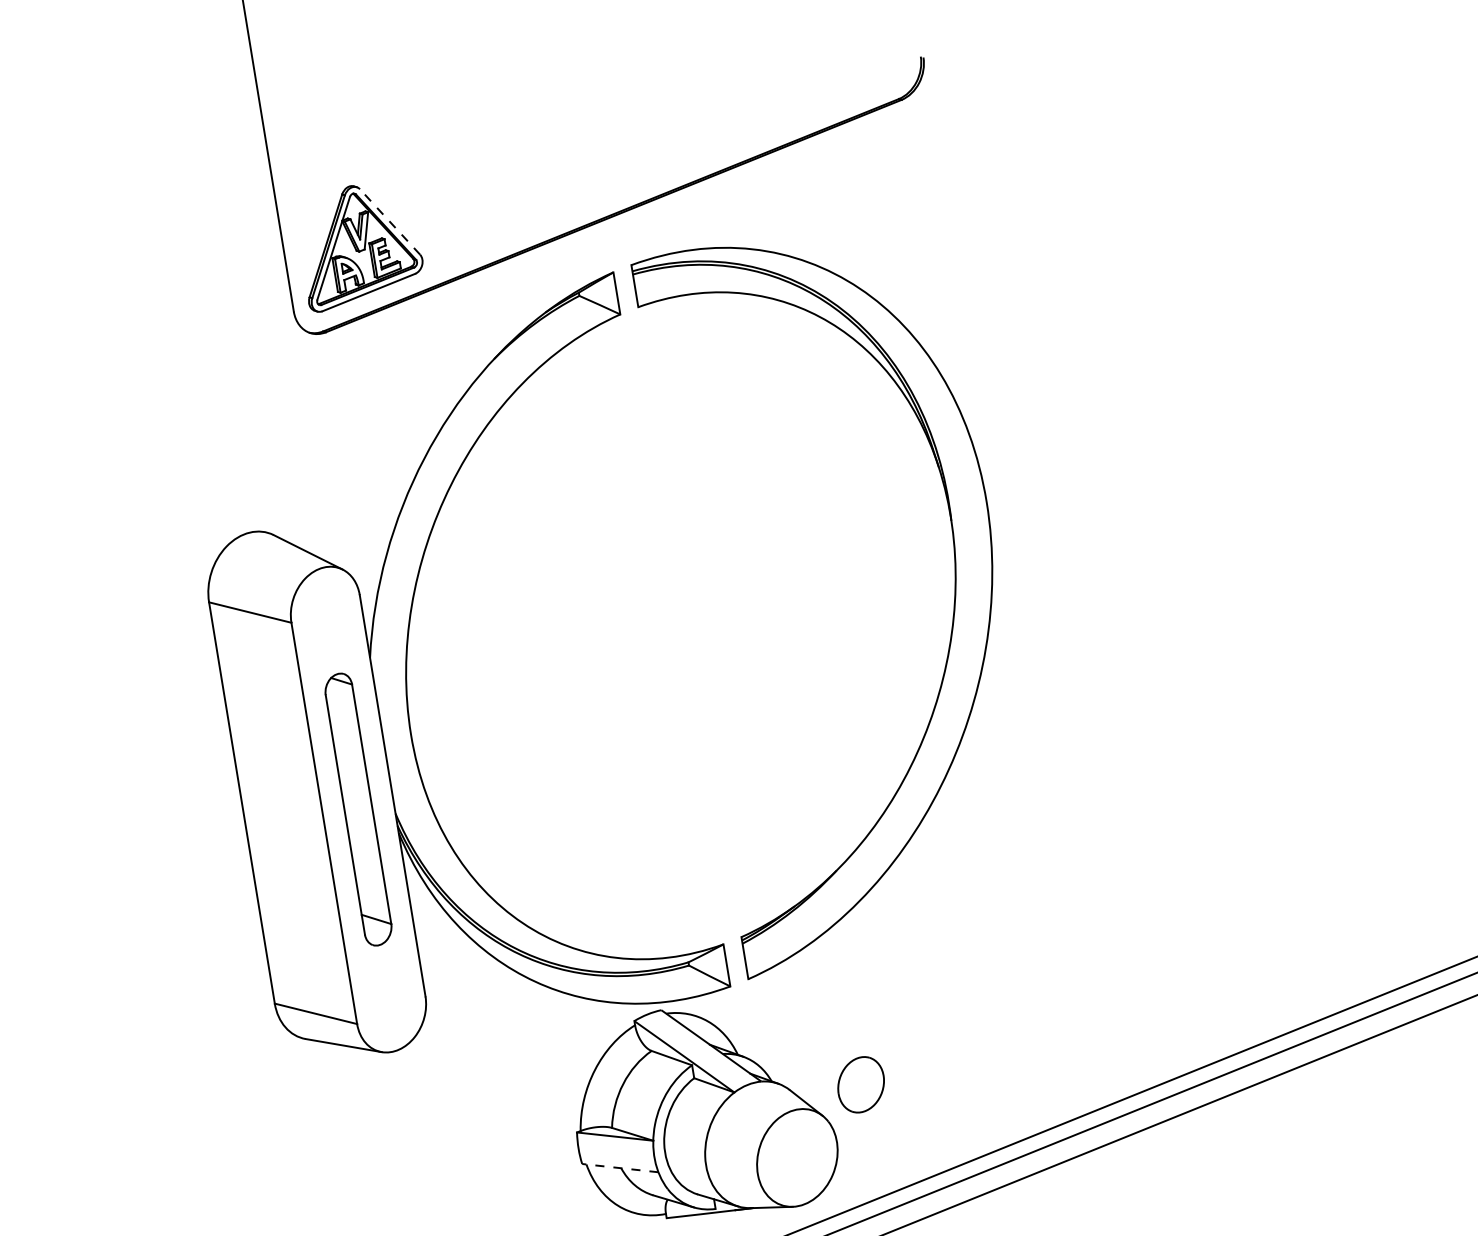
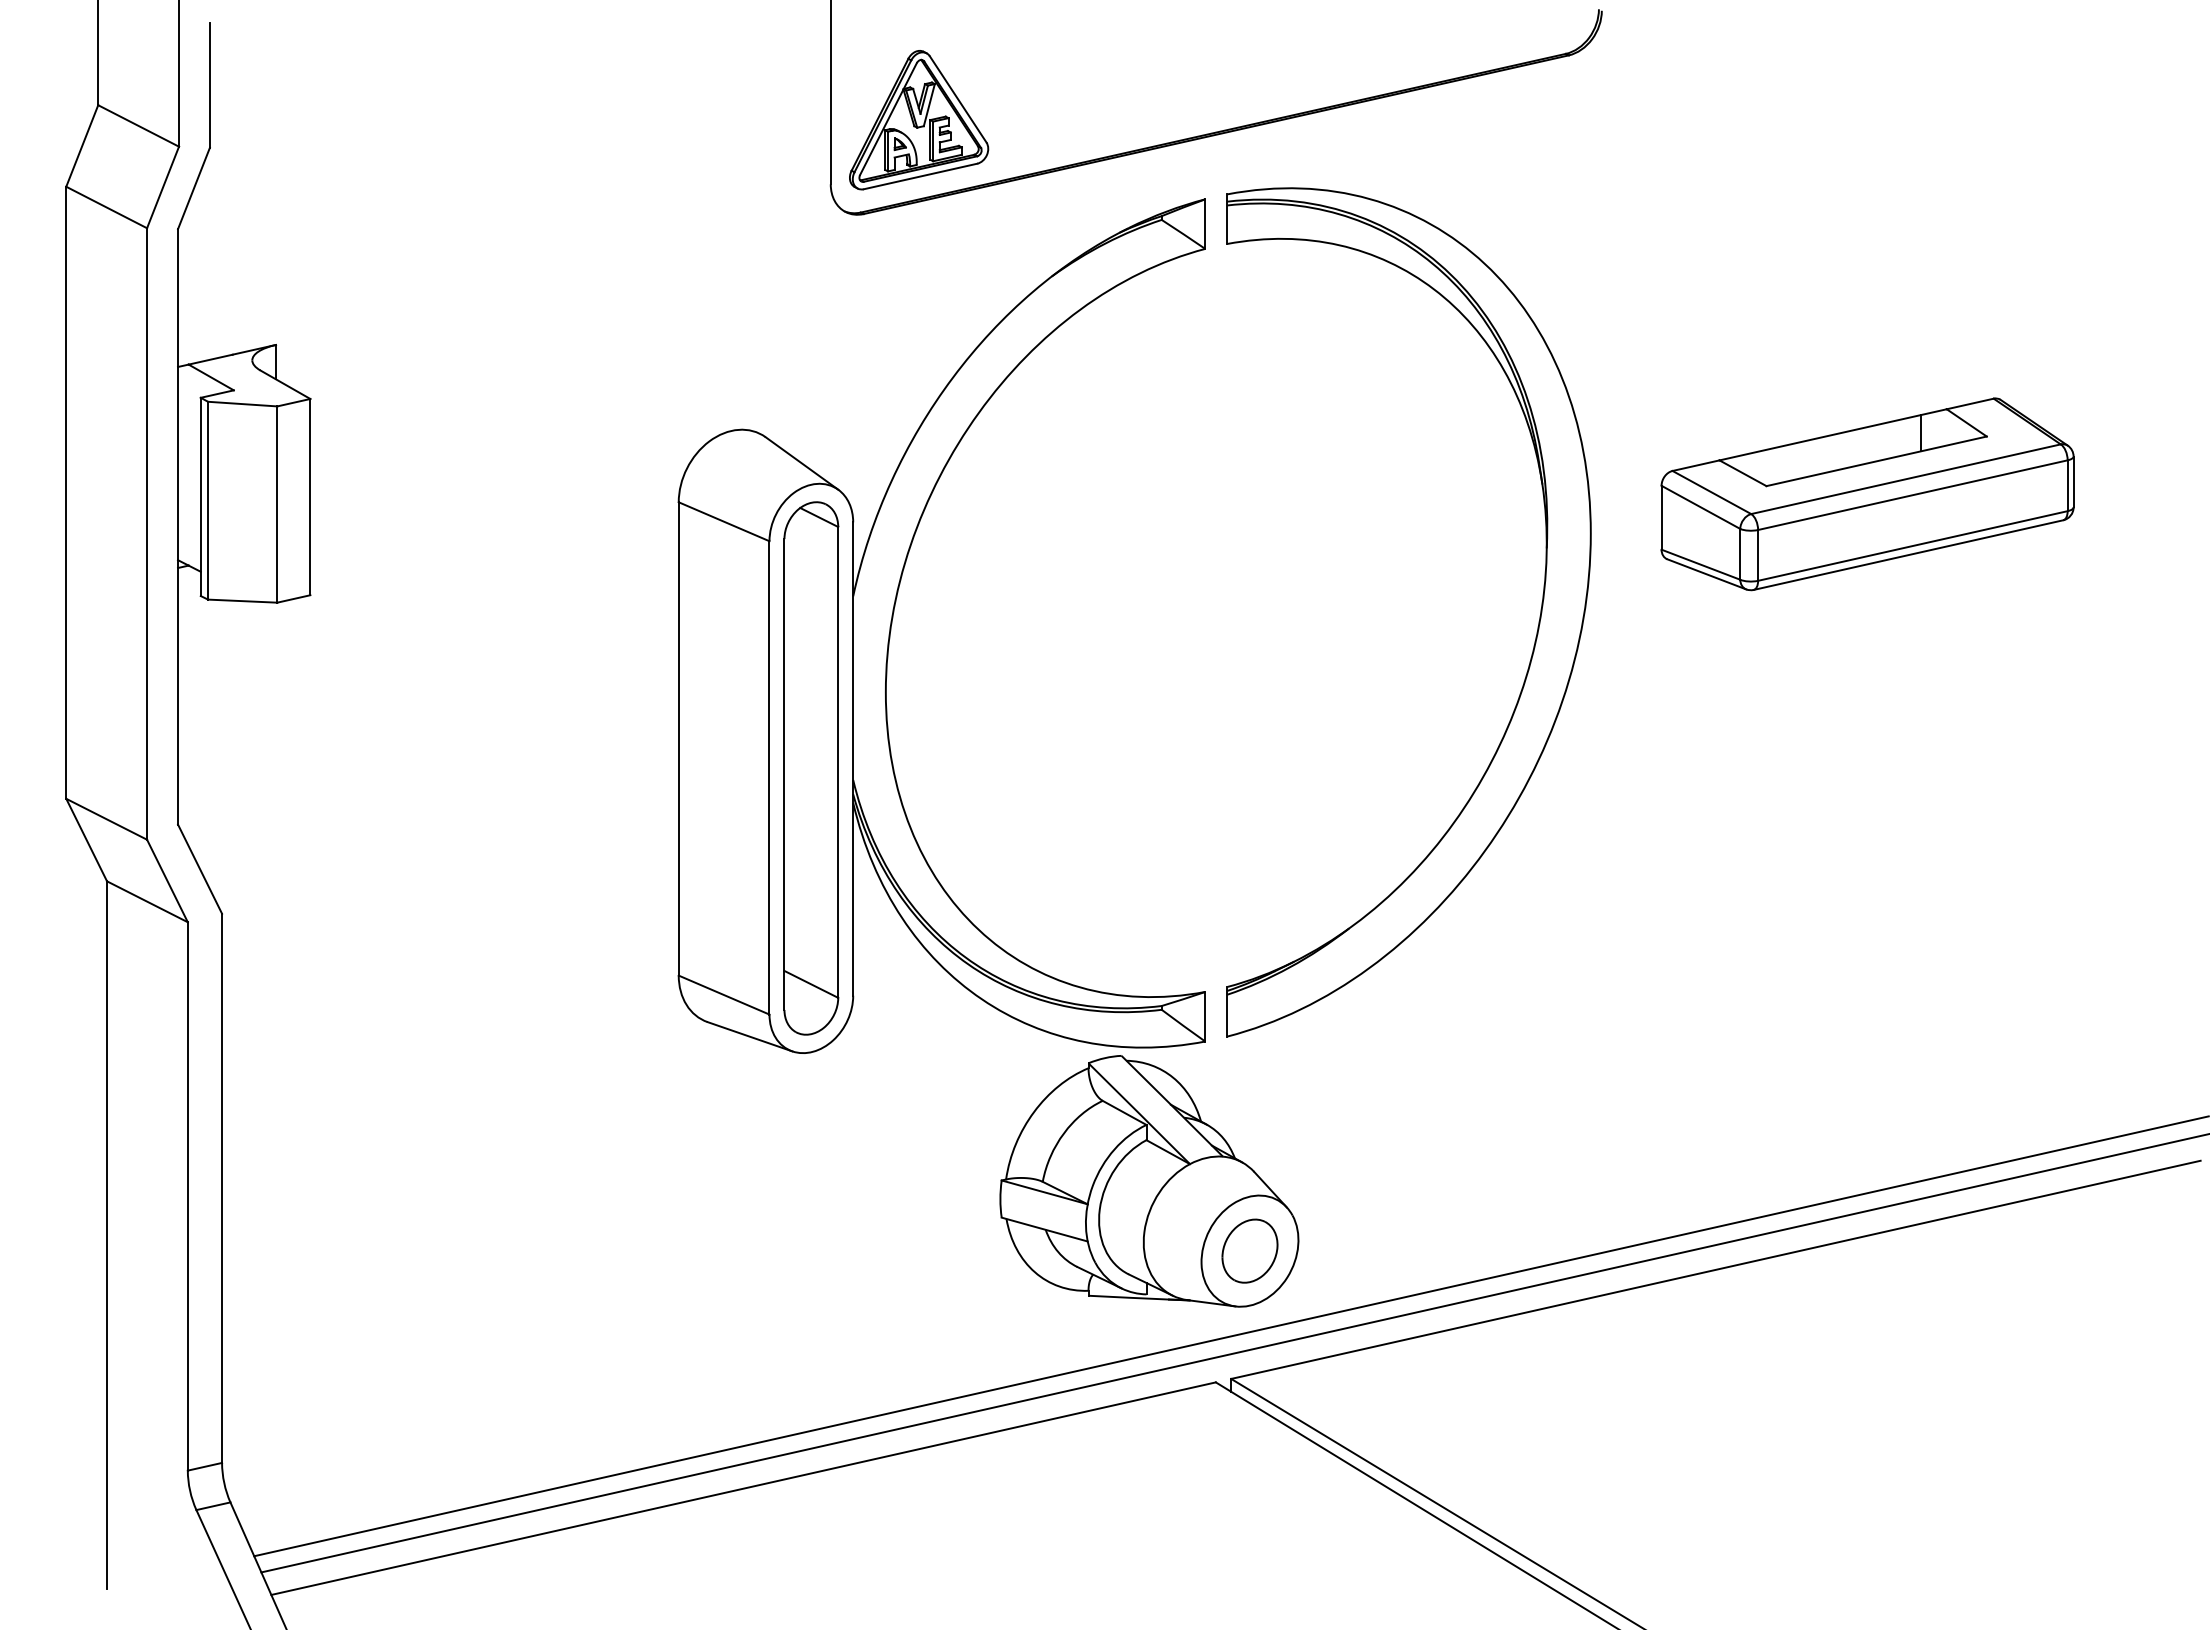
line: (390, 222) -> (958, 99), dashed -> solid
part: (1215, 430) -> (1867, 494), added
part: (358, 809) -> (811, 768), size x1.67
part: (860, 1084) -> (1249, 1250), moved
line: (620, 1168) -> (1044, 1229), dashed -> solid

